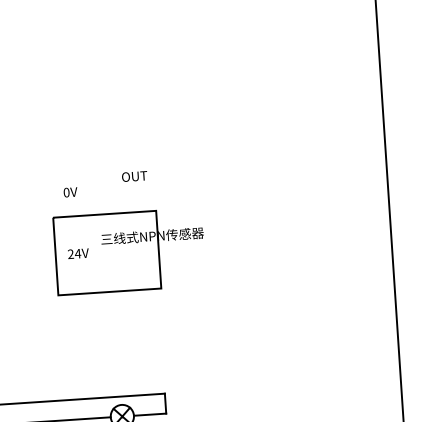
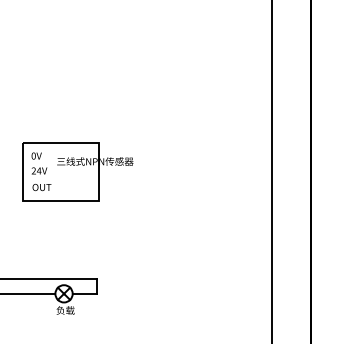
text: (133, 176) -> (41, 187), moved
text: (70, 191) -> (36, 155), moved

